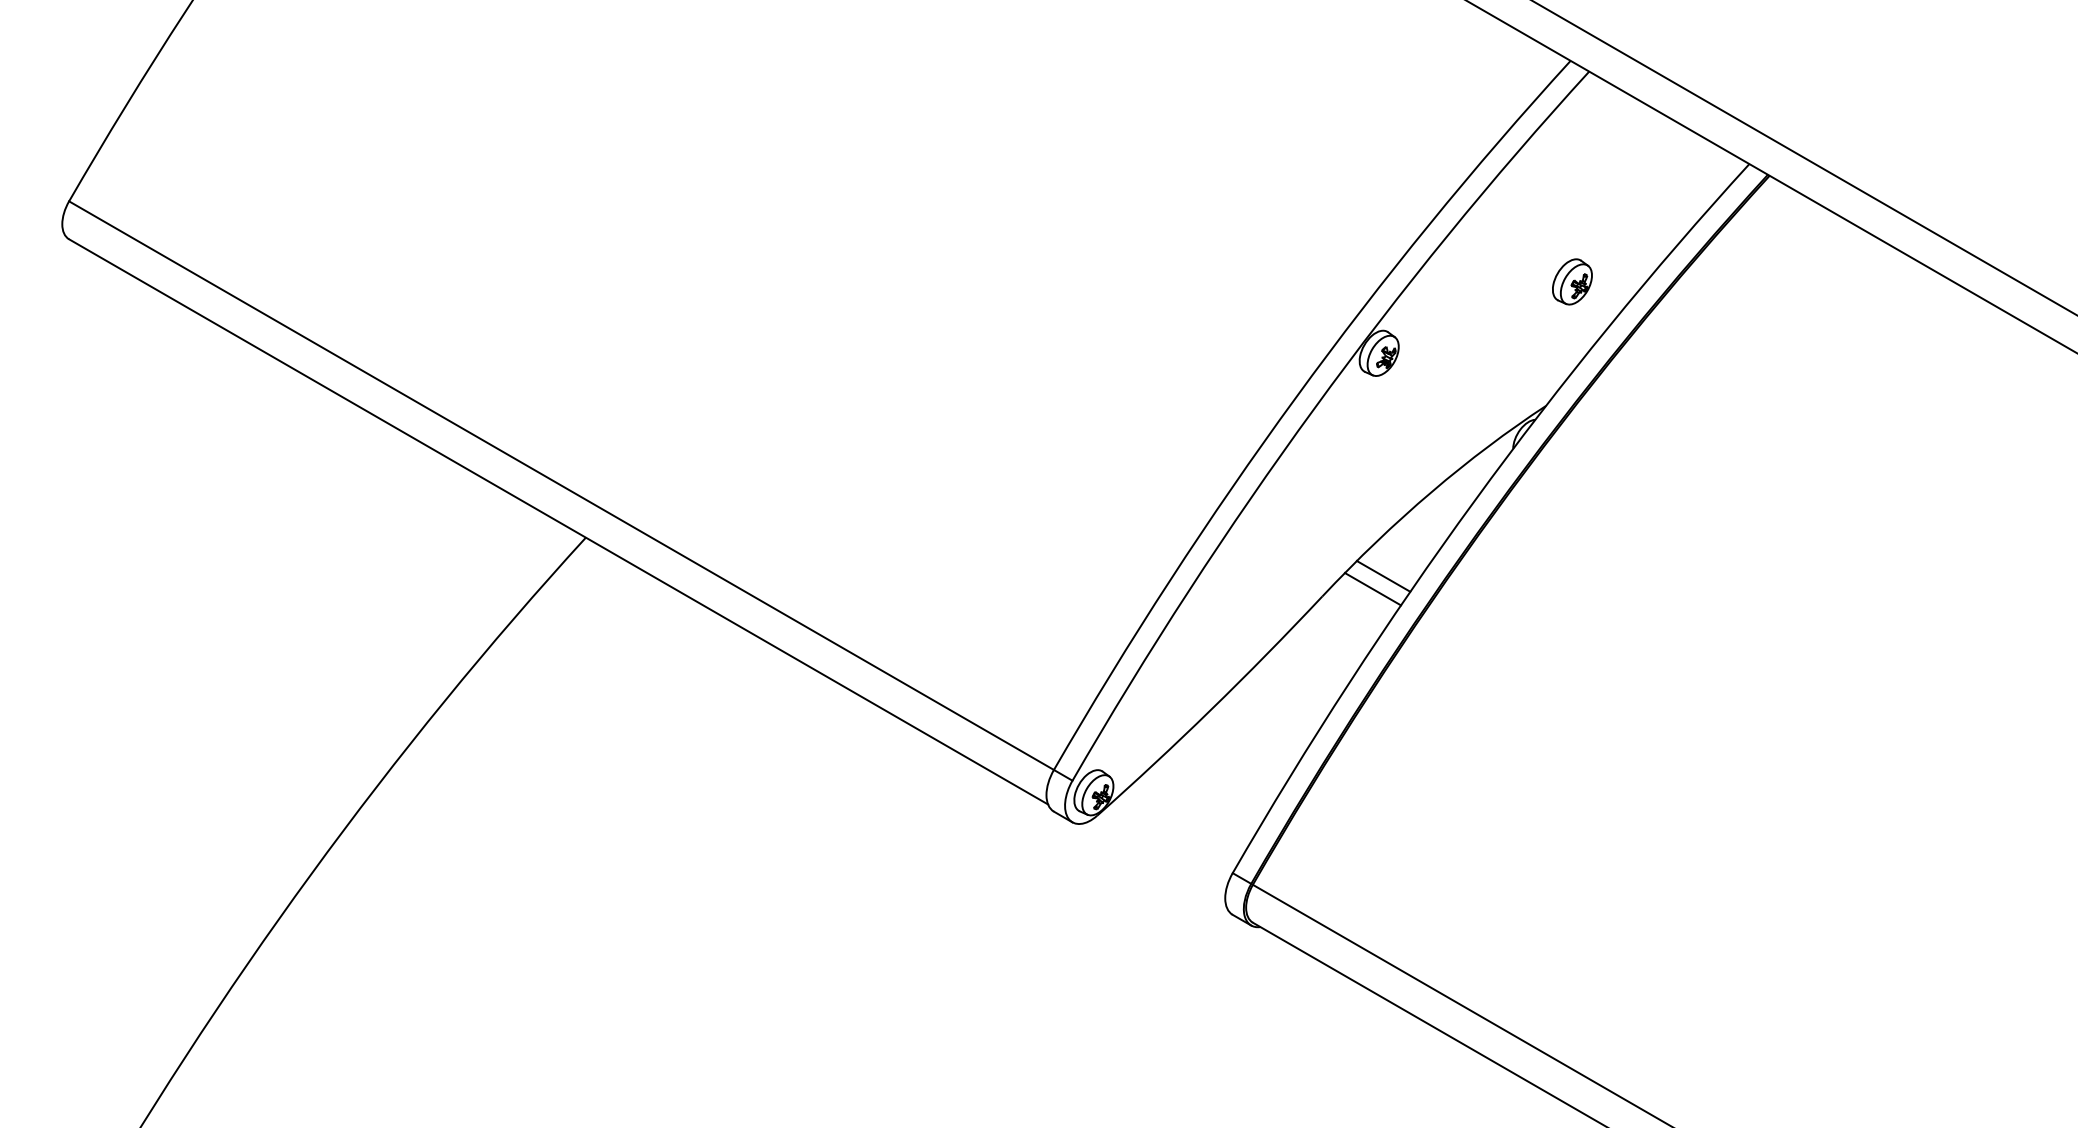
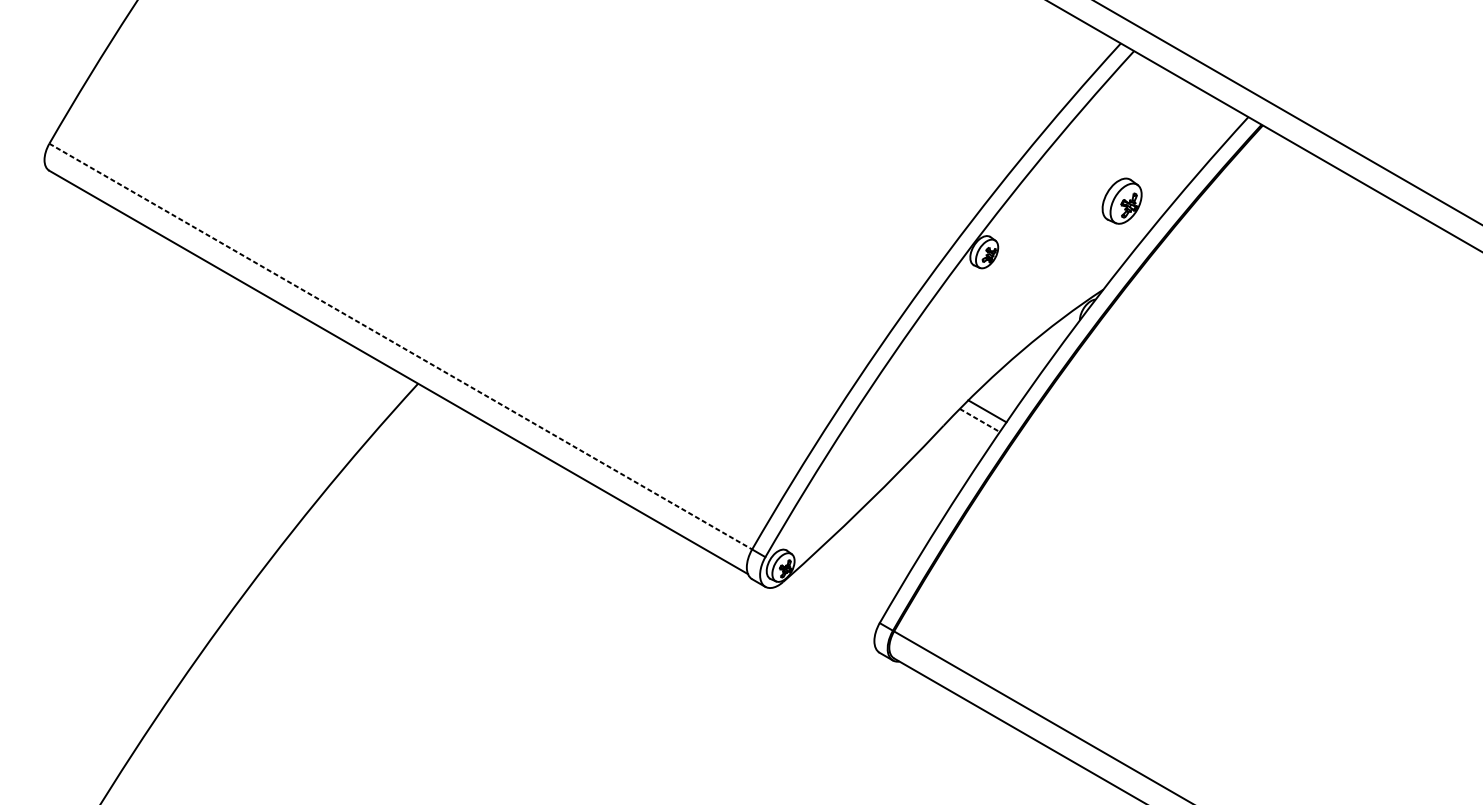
part: (1572, 281) -> (1122, 200), size x1.4
line: (561, 485) -> (400, 346), solid -> dashed
line: (1373, 589) -> (980, 420), solid -> dashed

